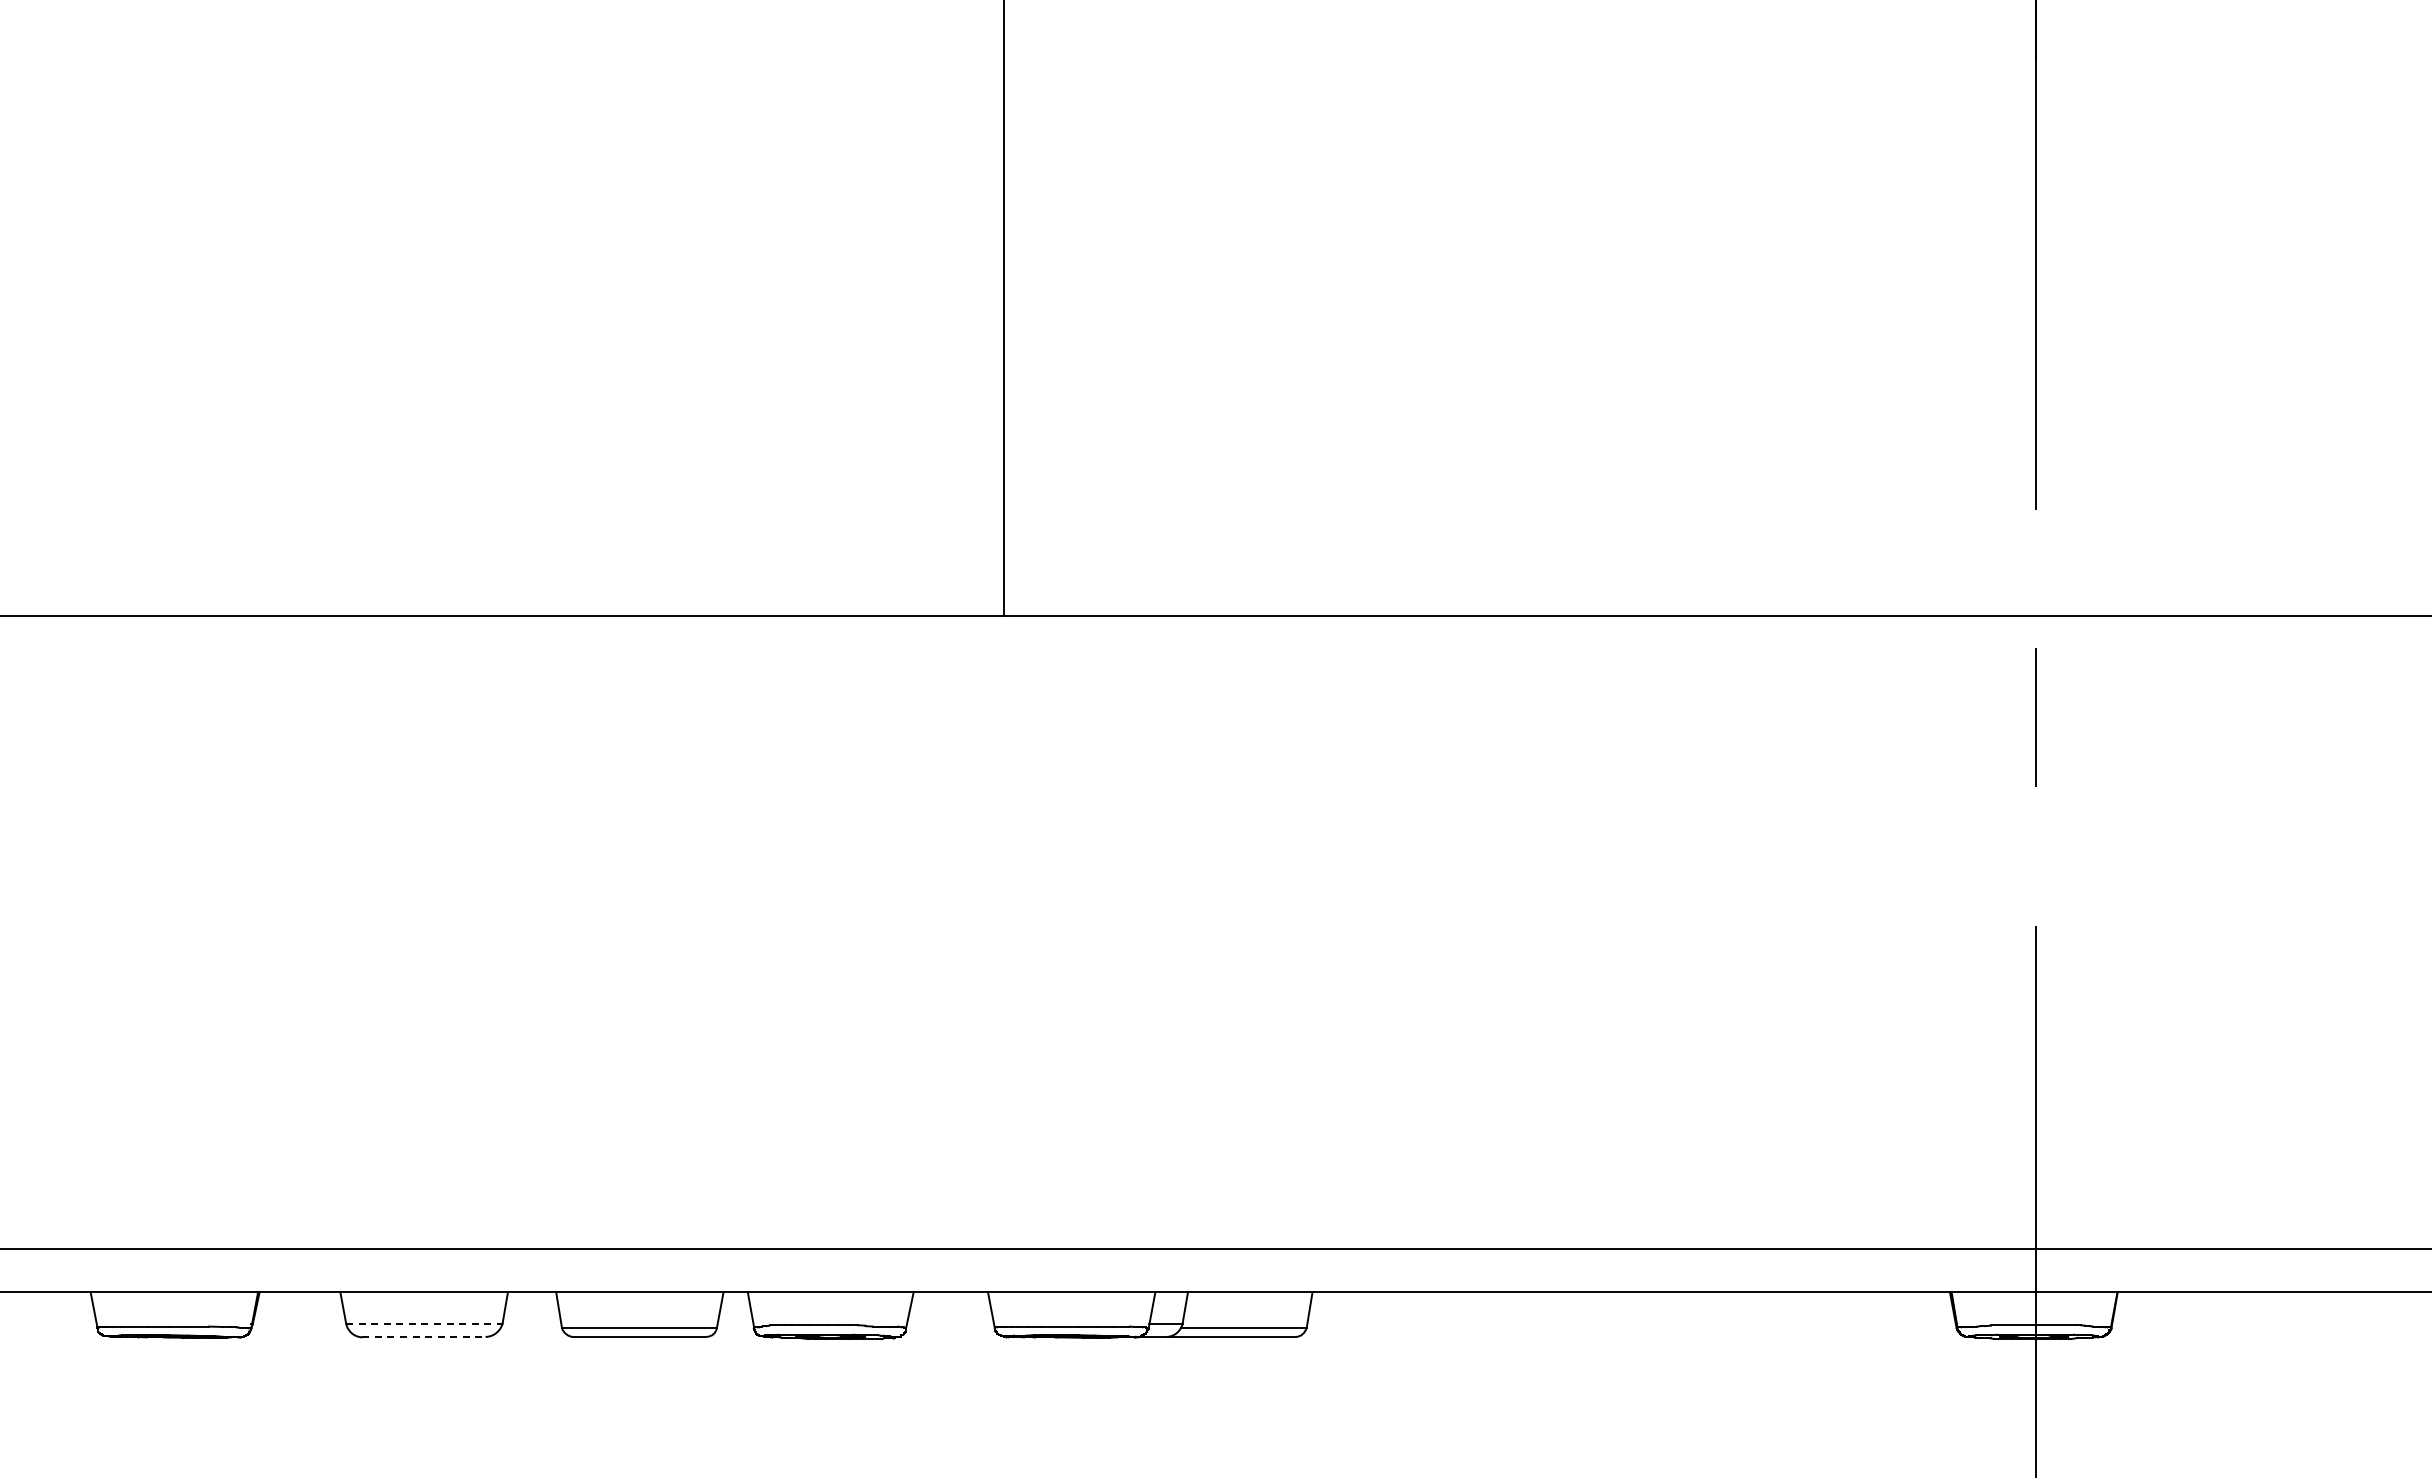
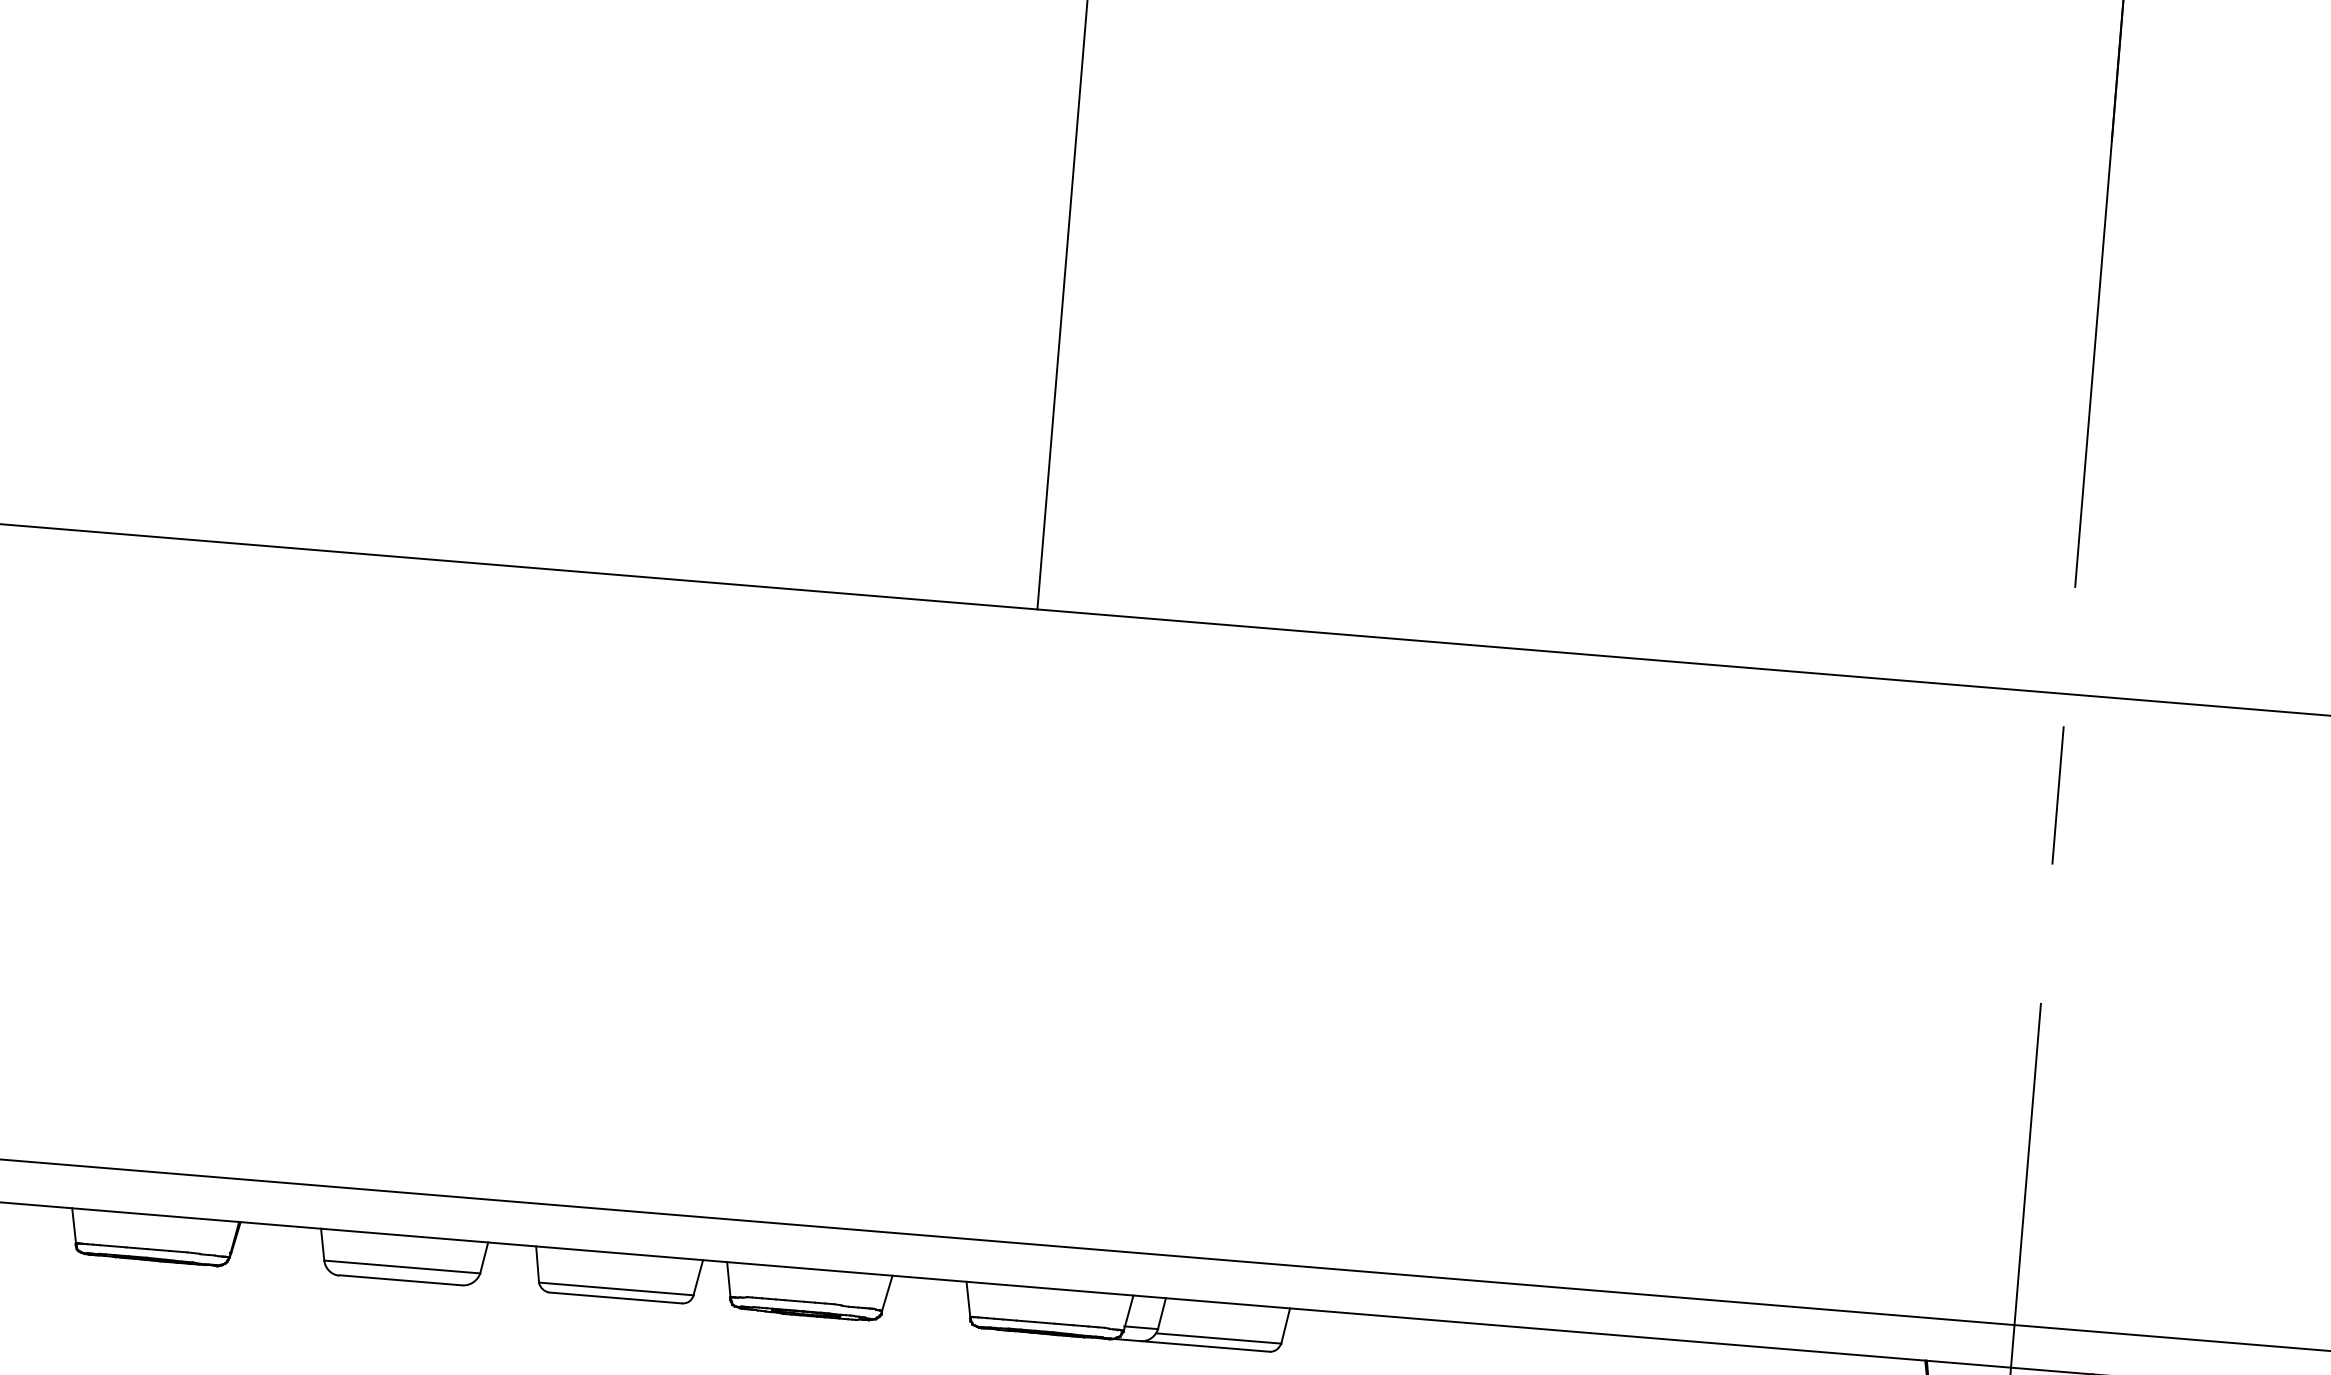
line: (424, 1323) -> (402, 1266), dashed -> solid
line: (423, 1336) -> (400, 1279), dashed -> solid

